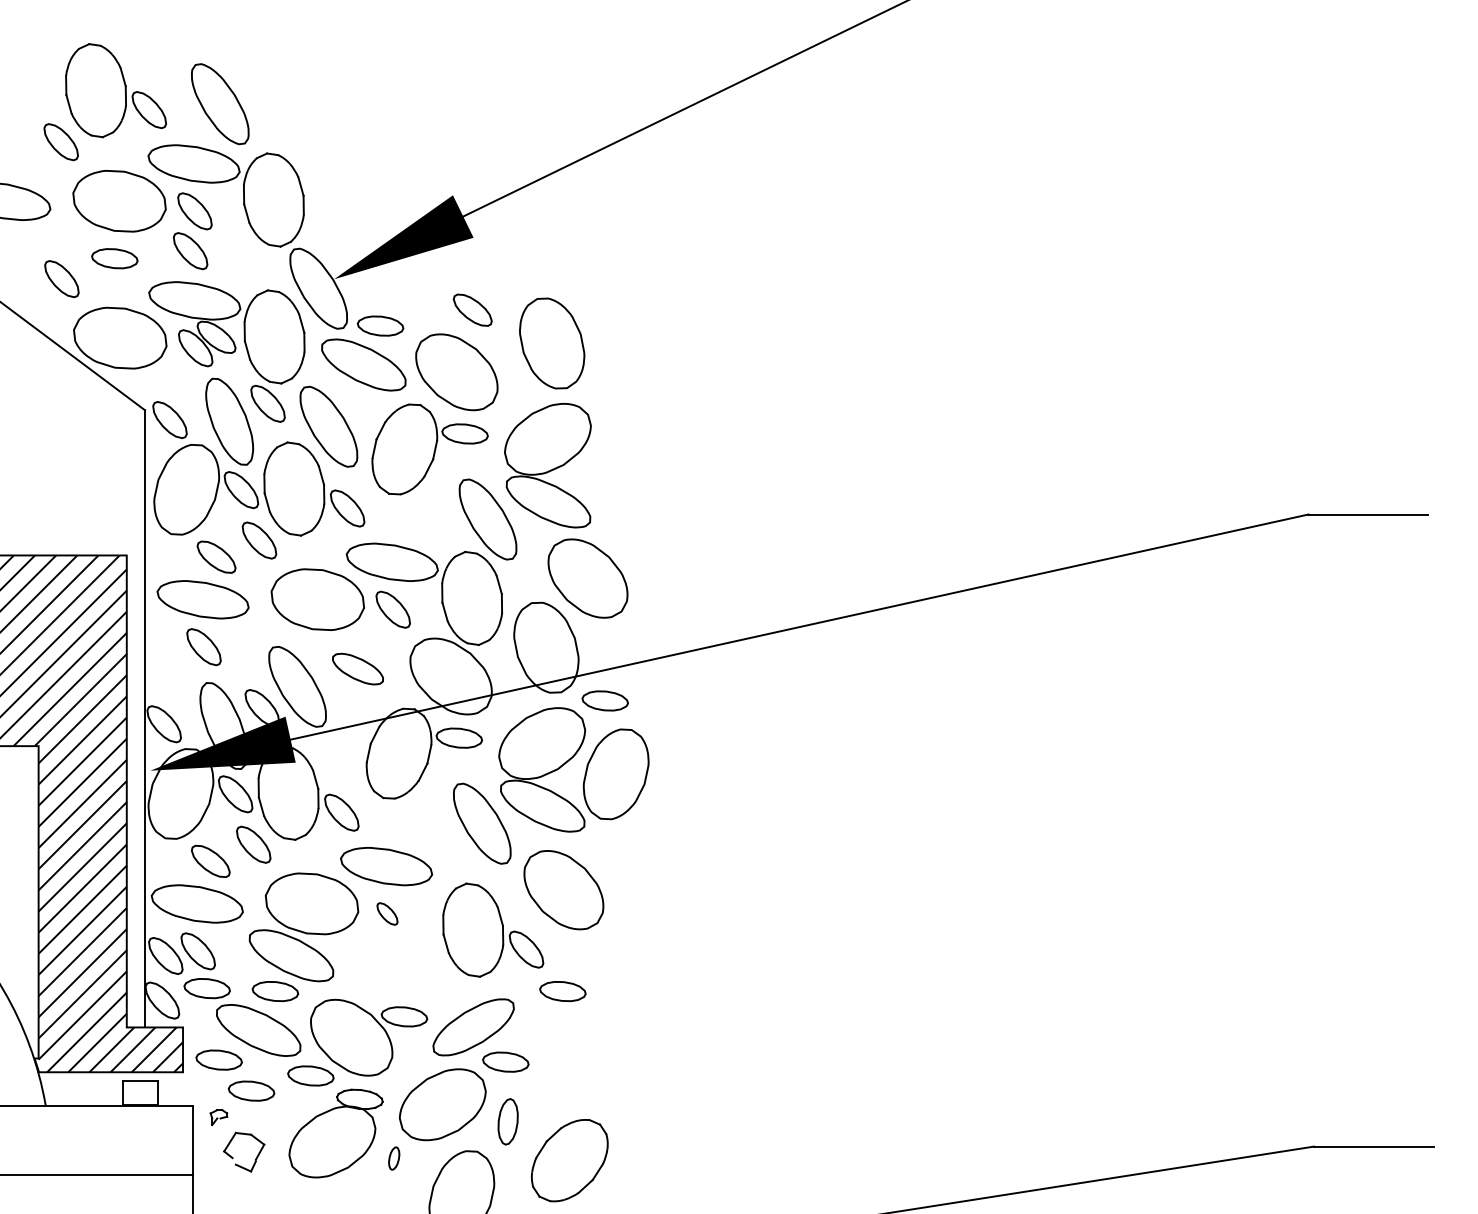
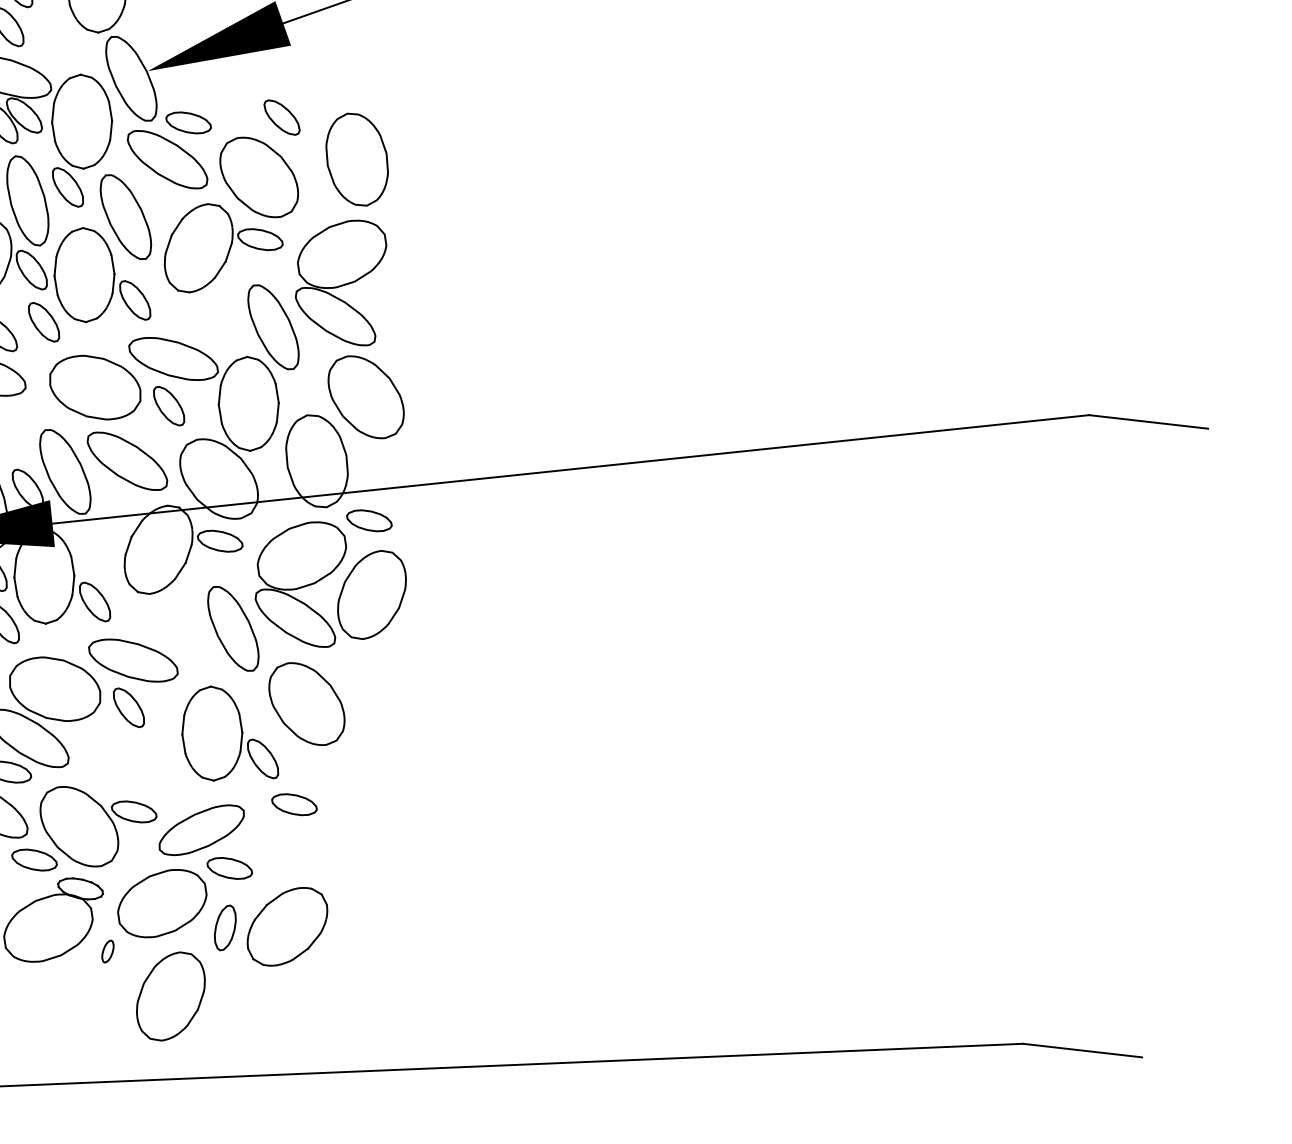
part: (357, 668) -> (126, 460), size x1.67
part: (387, 913) -> (129, 707), size x1.67
part: (569, 1160) -> (287, 926), moved

